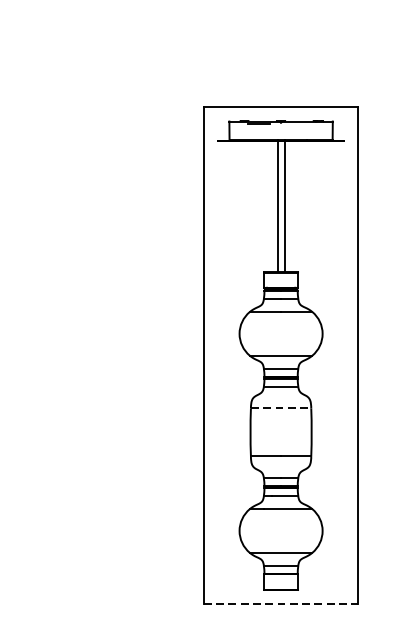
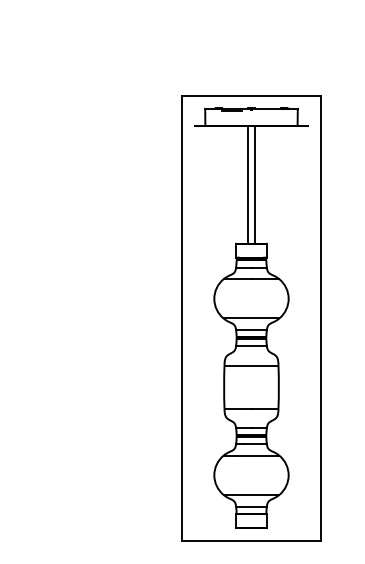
line: (281, 408) -> (251, 365), dashed -> solid
line: (281, 603) -> (251, 540), dashed -> solid

